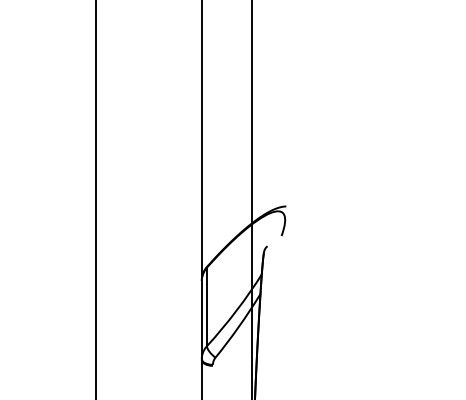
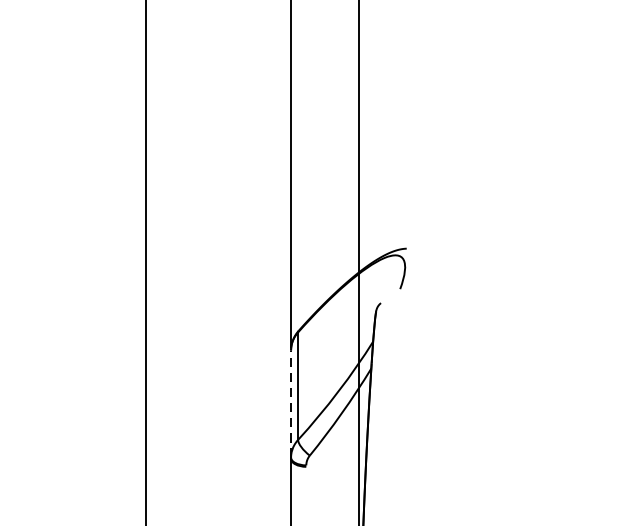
line: (201, 319) -> (290, 403), solid -> dashed

